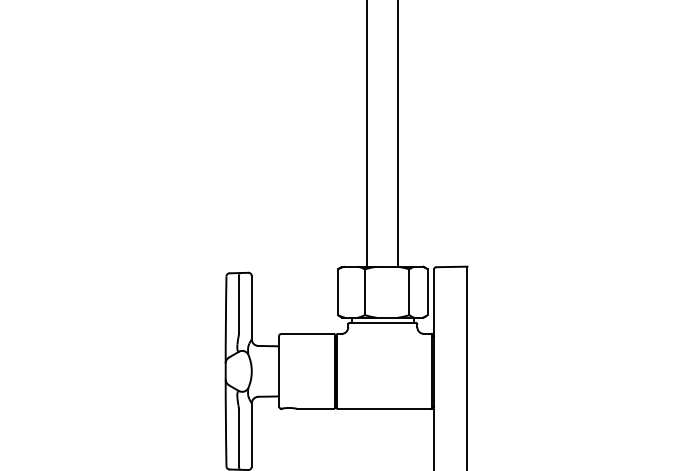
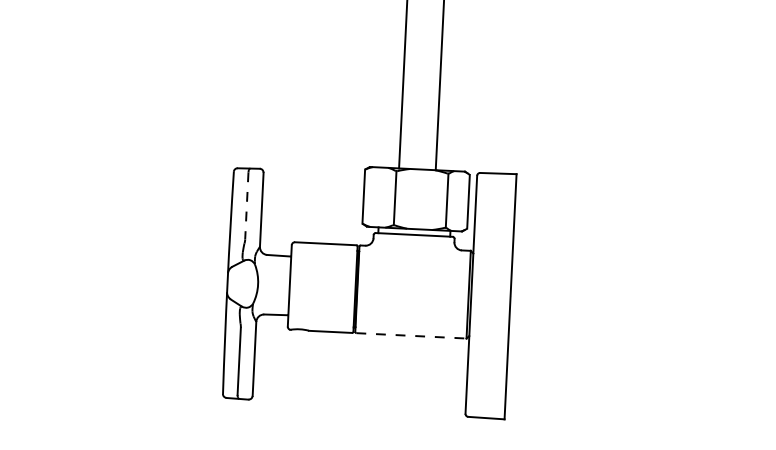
line: (238, 304) -> (246, 205), solid -> dashed
line: (385, 408) -> (412, 335), solid -> dashed

